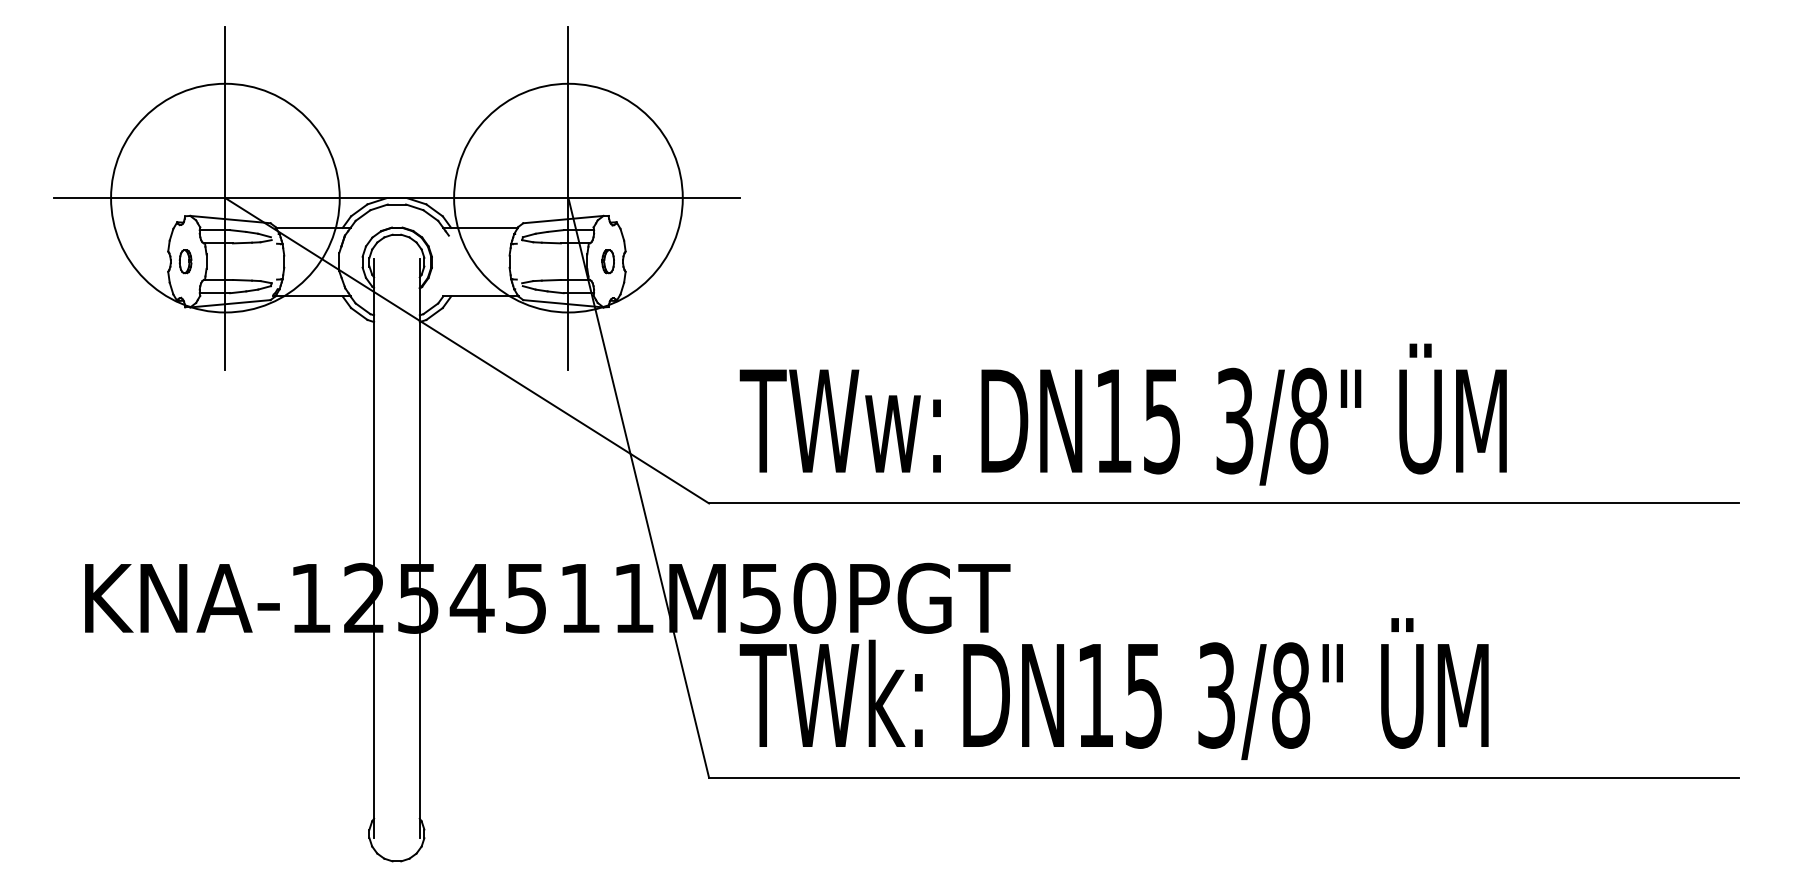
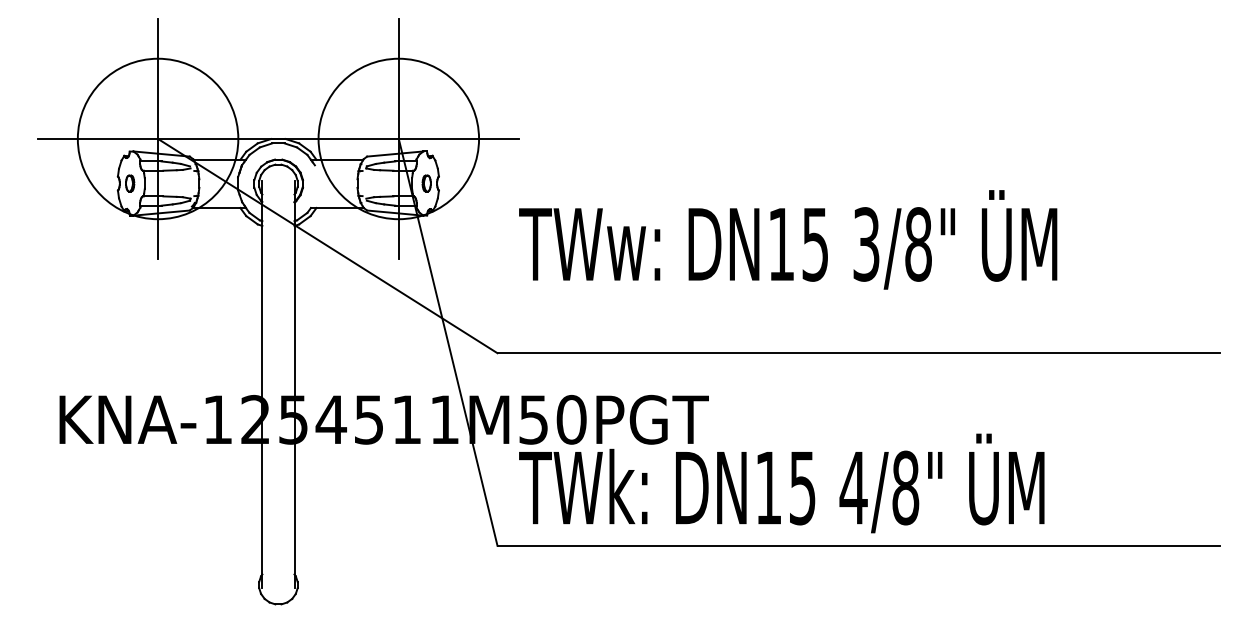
text: (1123, 414) -> (788, 239), moved
text: (1216, 694) -> (853, 487), 3/8" -> 4/8"

